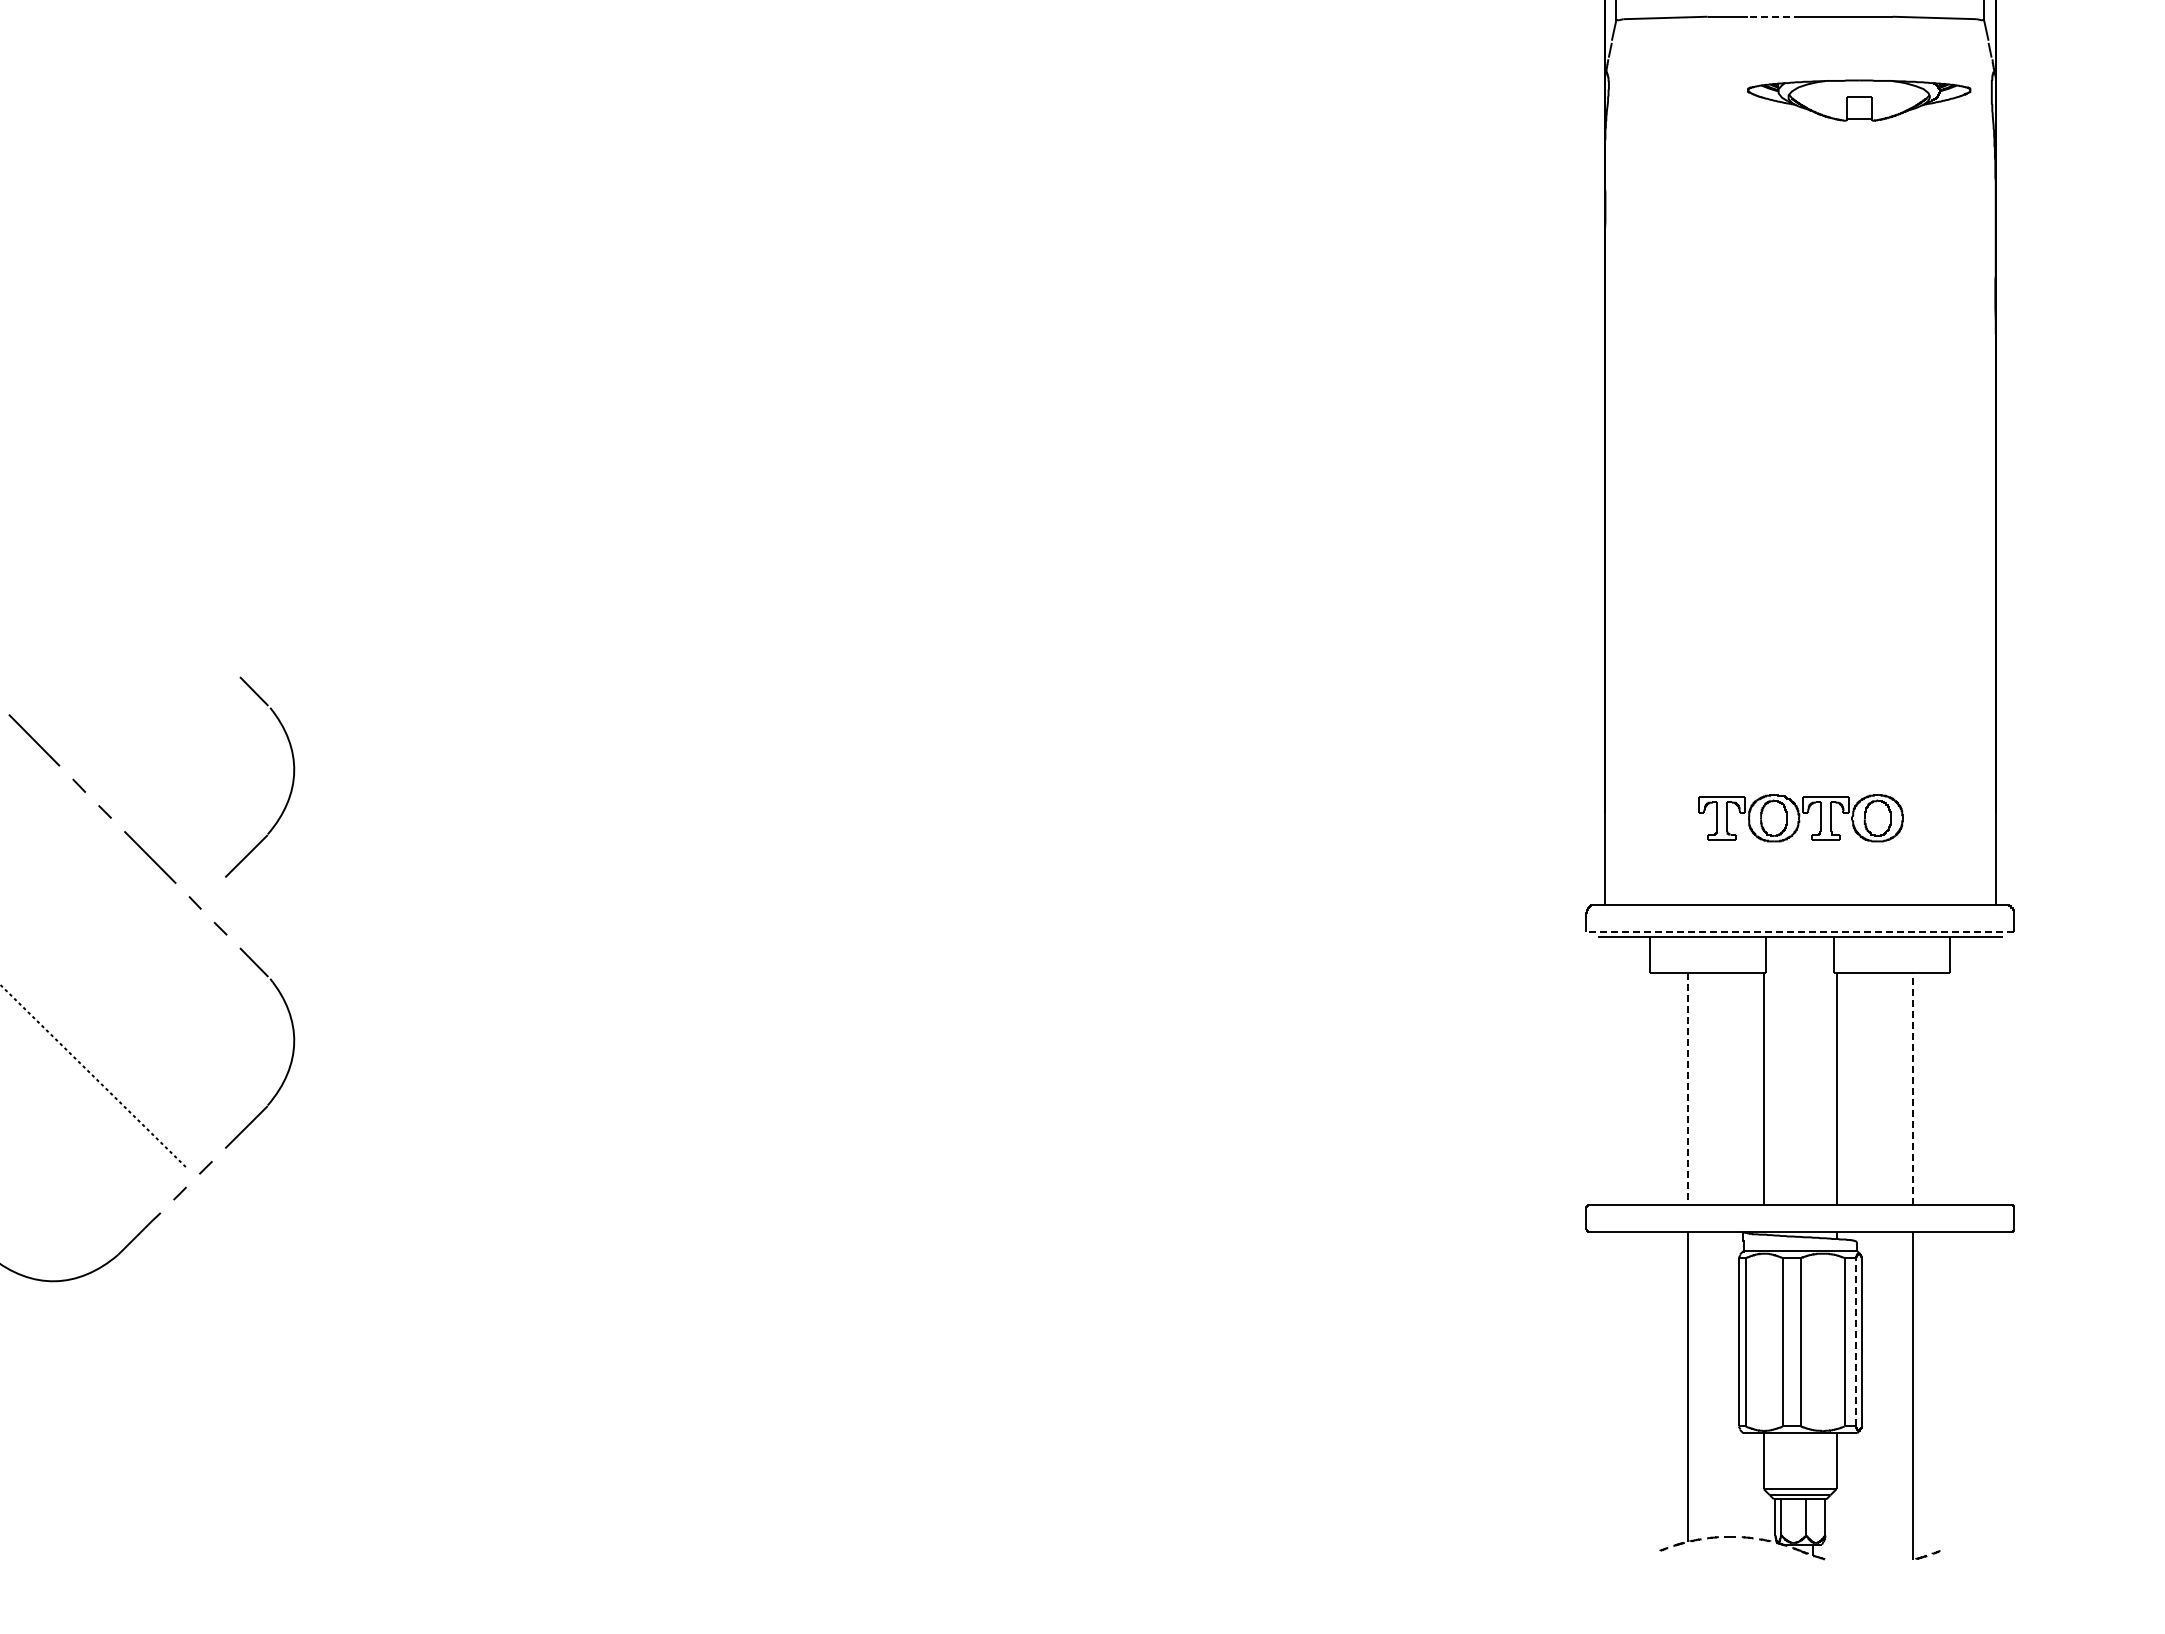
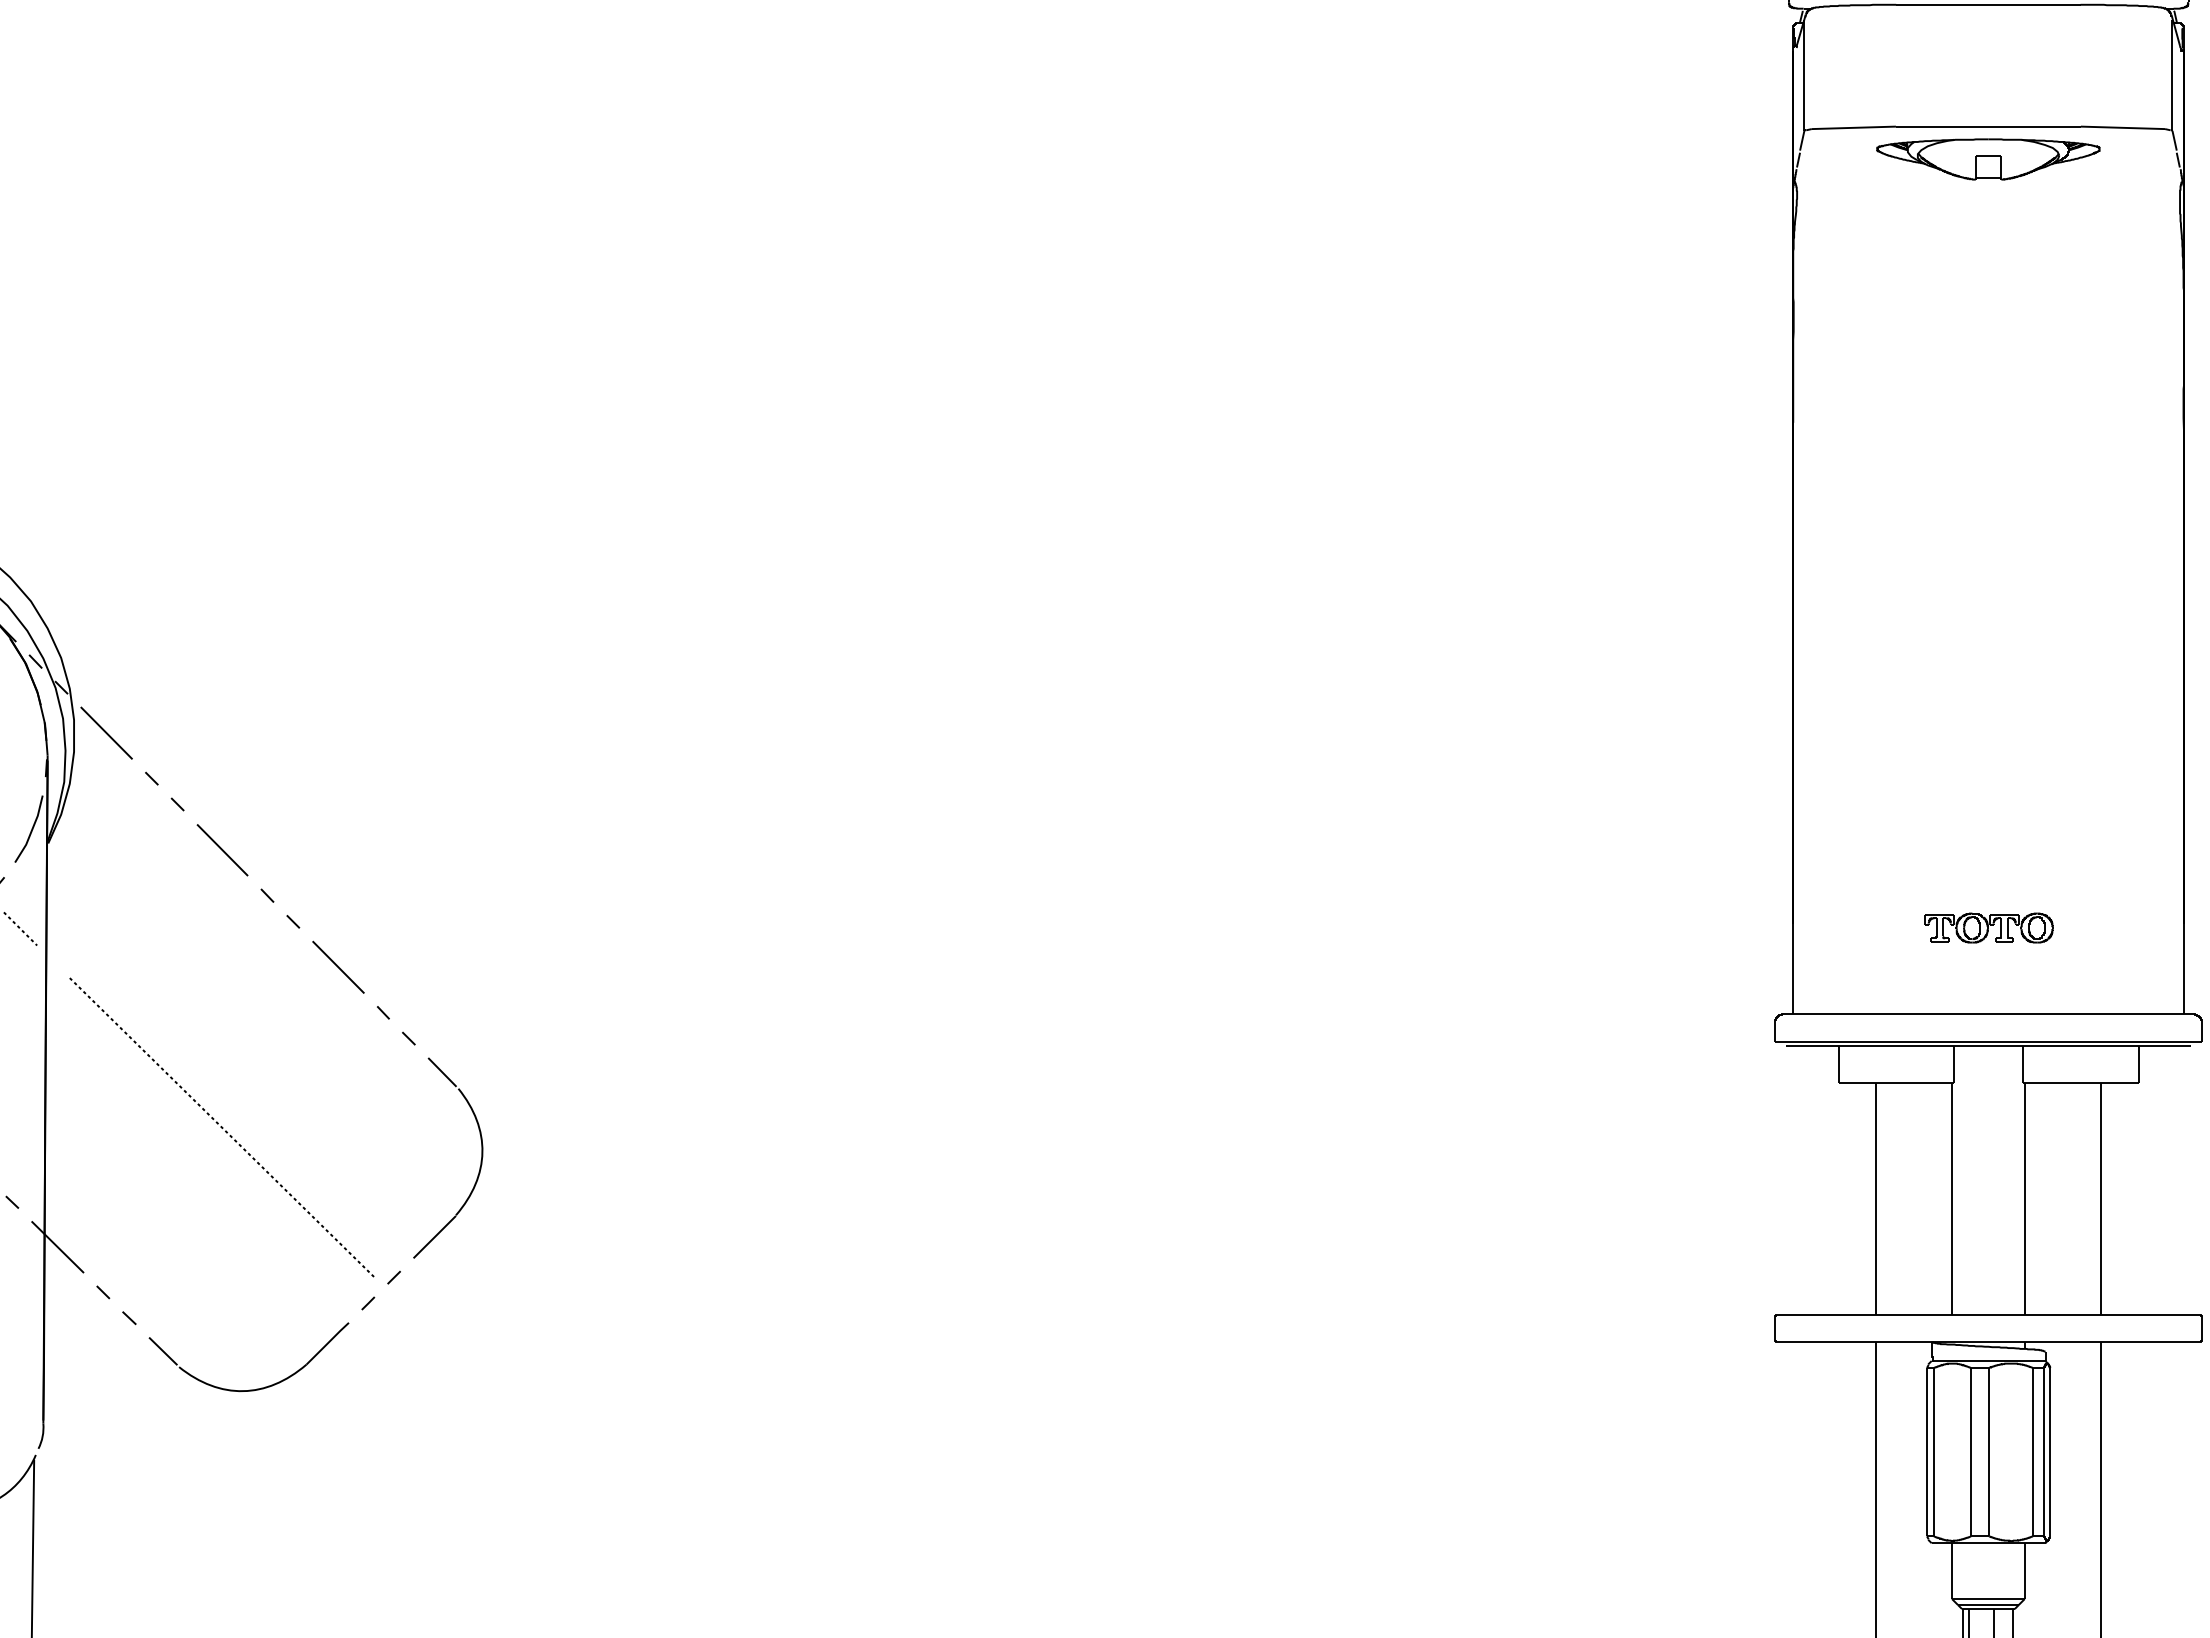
line: (1774, 16) -> (1962, 126), dashed -> solid
part: (1859, 100) -> (1988, 159), moved
part: (292, 779) -> (480, 889), removed
part: (1800, 817) -> (1988, 927), size x0.62
line: (1800, 931) -> (1988, 1041), dashed -> solid
line: (1687, 1088) -> (1875, 1198), dashed -> solid
line: (1913, 1088) -> (2101, 1198), dashed -> solid
line: (1856, 1341) -> (2044, 1451), dashed -> solid

